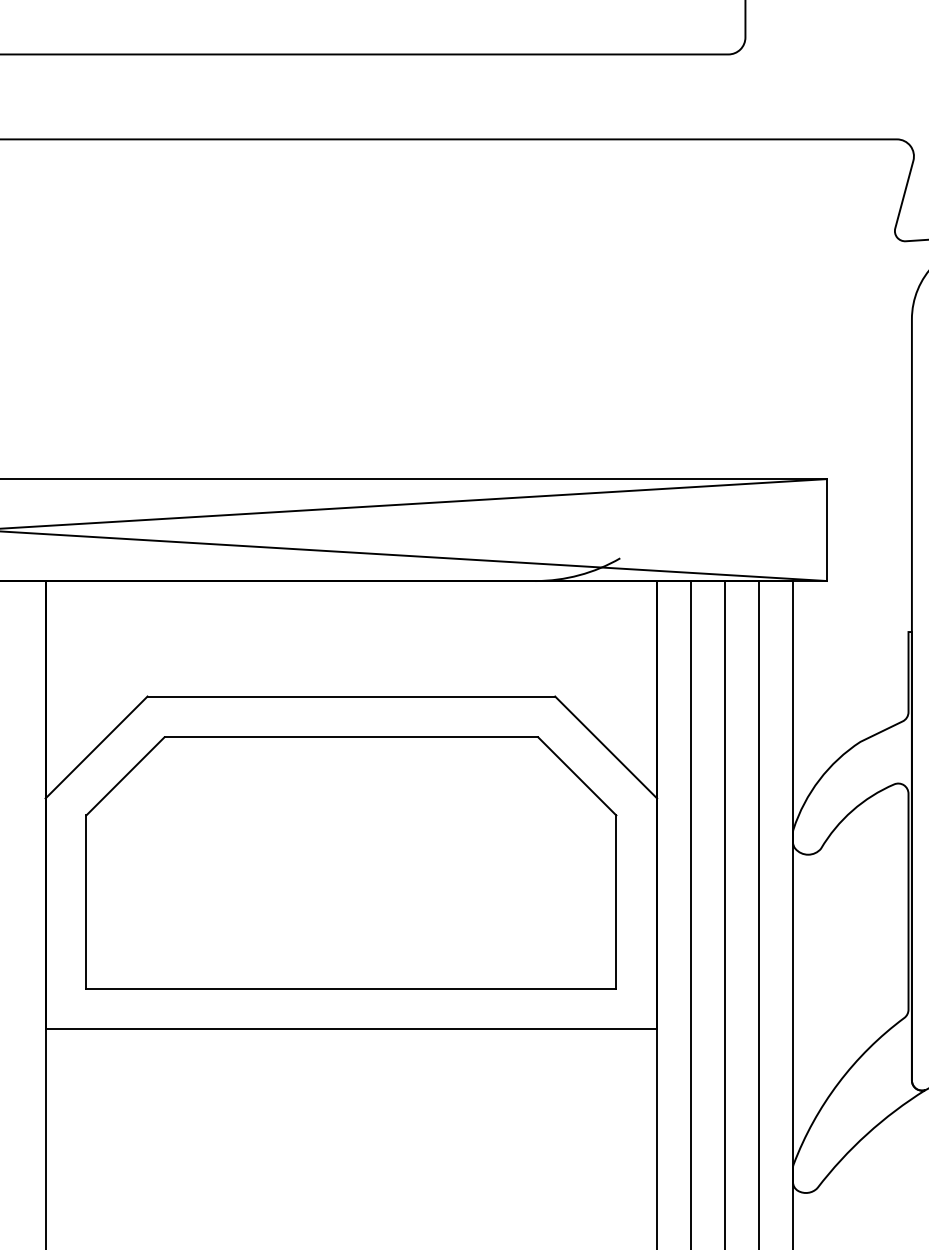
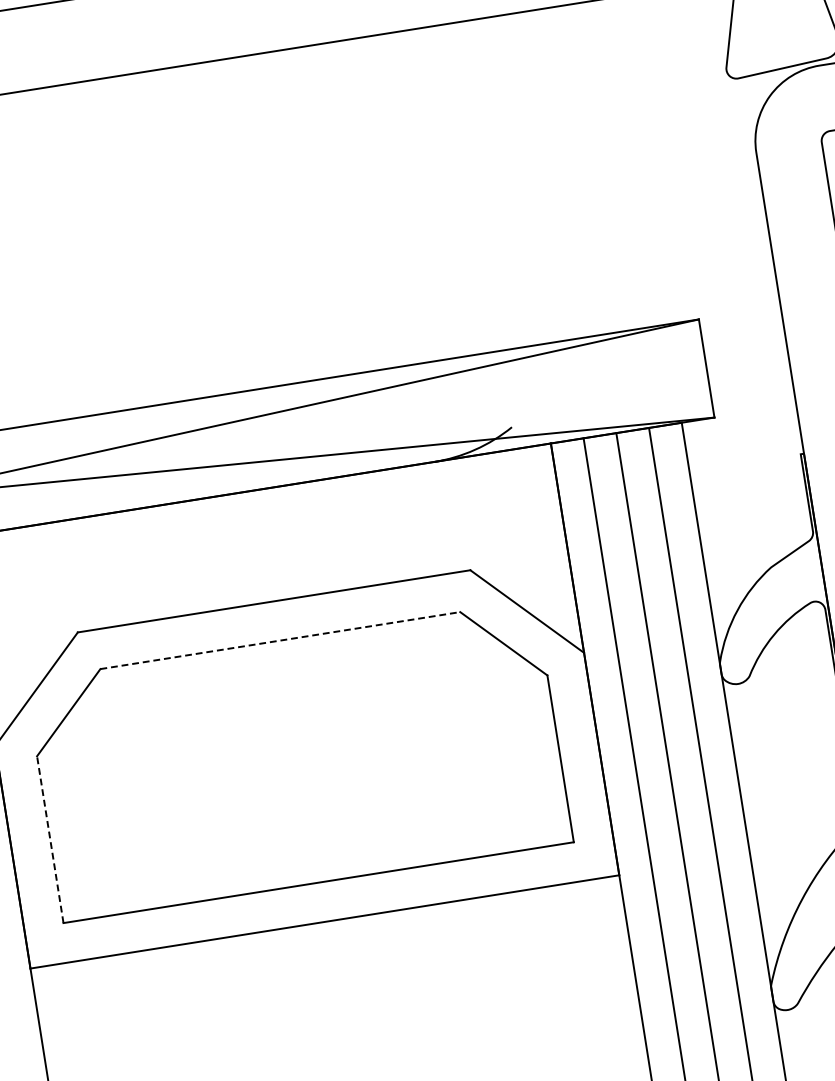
line: (351, 737) -> (280, 640), solid -> dashed
line: (86, 902) -> (50, 840), solid -> dashed

